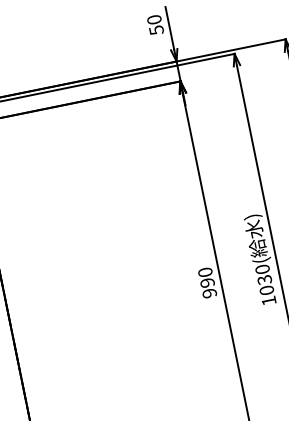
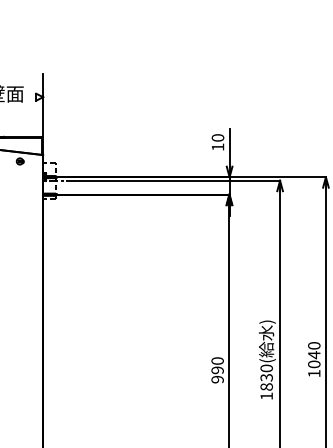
text: (156, 30) -> (217, 147), 50 -> 10
text: (266, 289) -> (266, 386), 1030( -> 1830(

